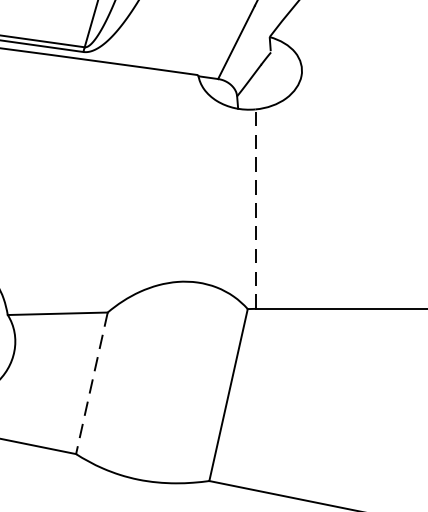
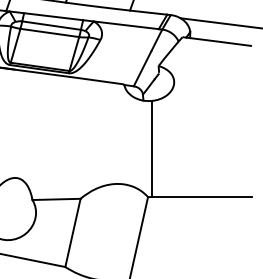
line: (254, 208) -> (151, 148), dashed -> solid
line: (90, 382) -> (72, 232), dashed -> solid

